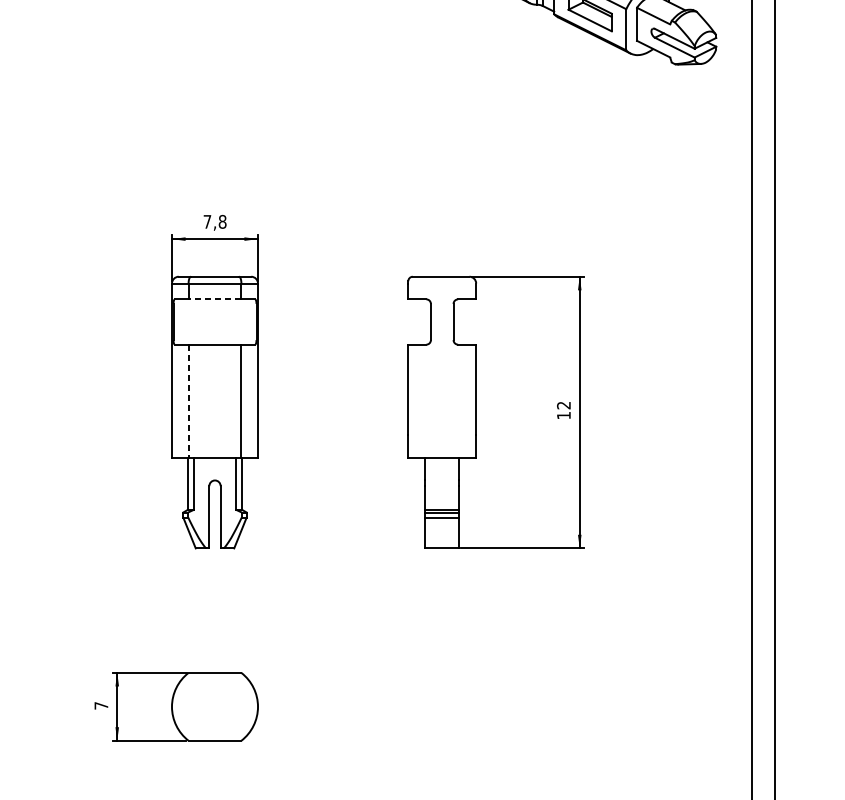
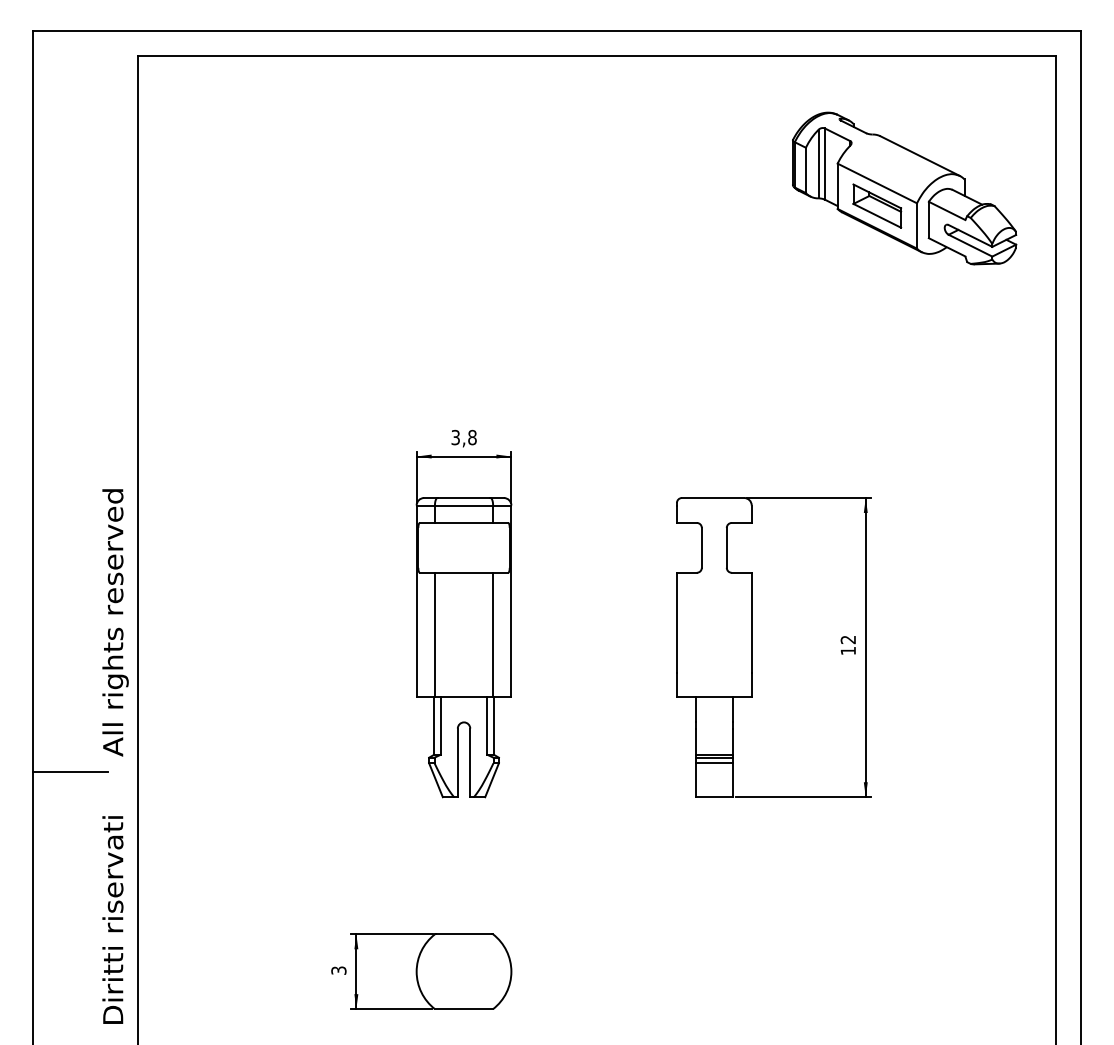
text: (207, 221) -> (455, 437), 7,8 -> 3,8
line: (214, 298) -> (463, 522), dashed -> solid
line: (188, 401) -> (434, 635), dashed -> solid
text: (101, 705) -> (338, 970), 7 -> 3

